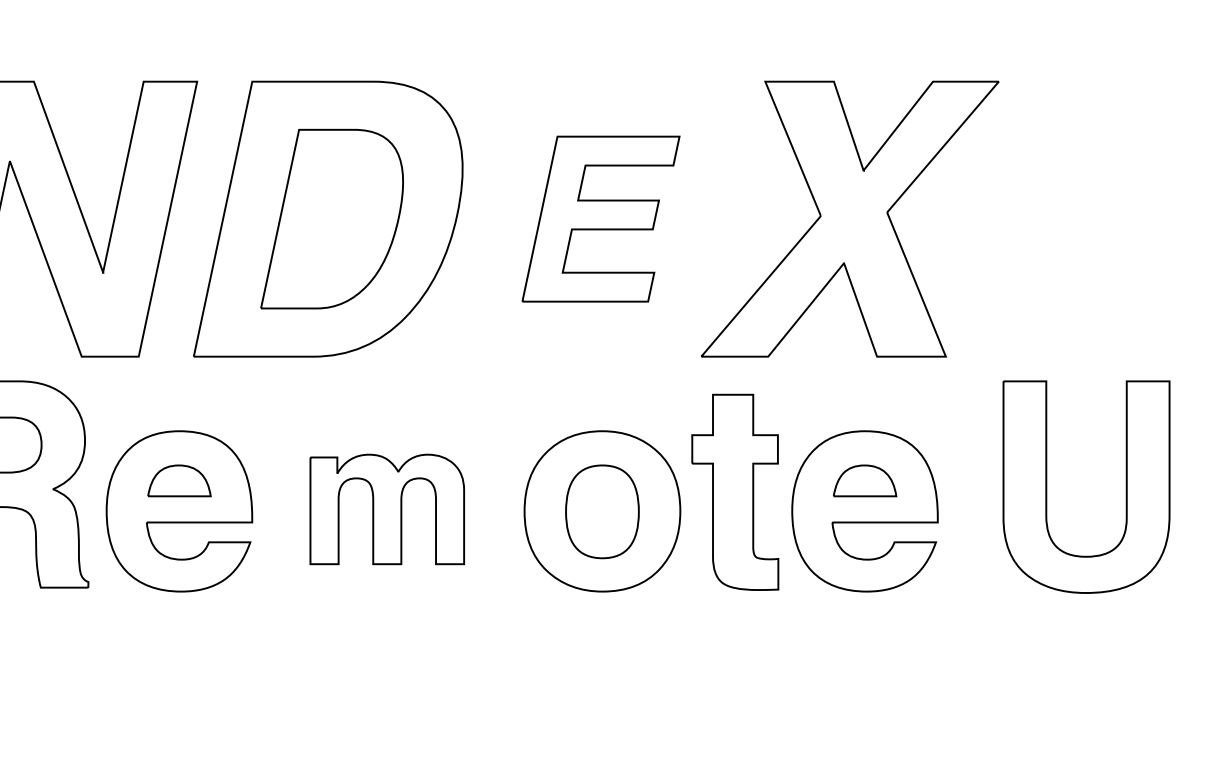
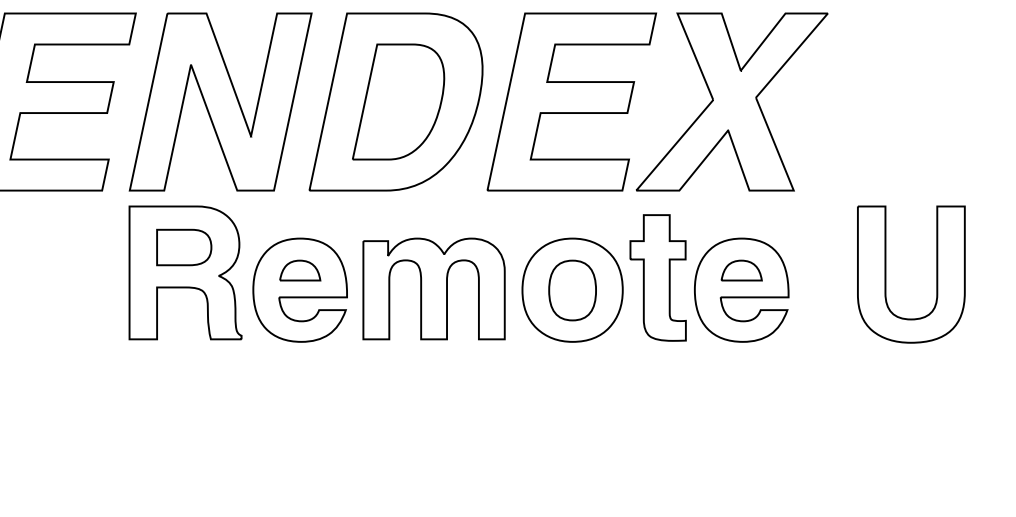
part: (600, 218) -> (571, 101), size x1.67
part: (1047, 486) -> (886, 274), moved
part: (386, 508) -> (433, 288), size x1.43

